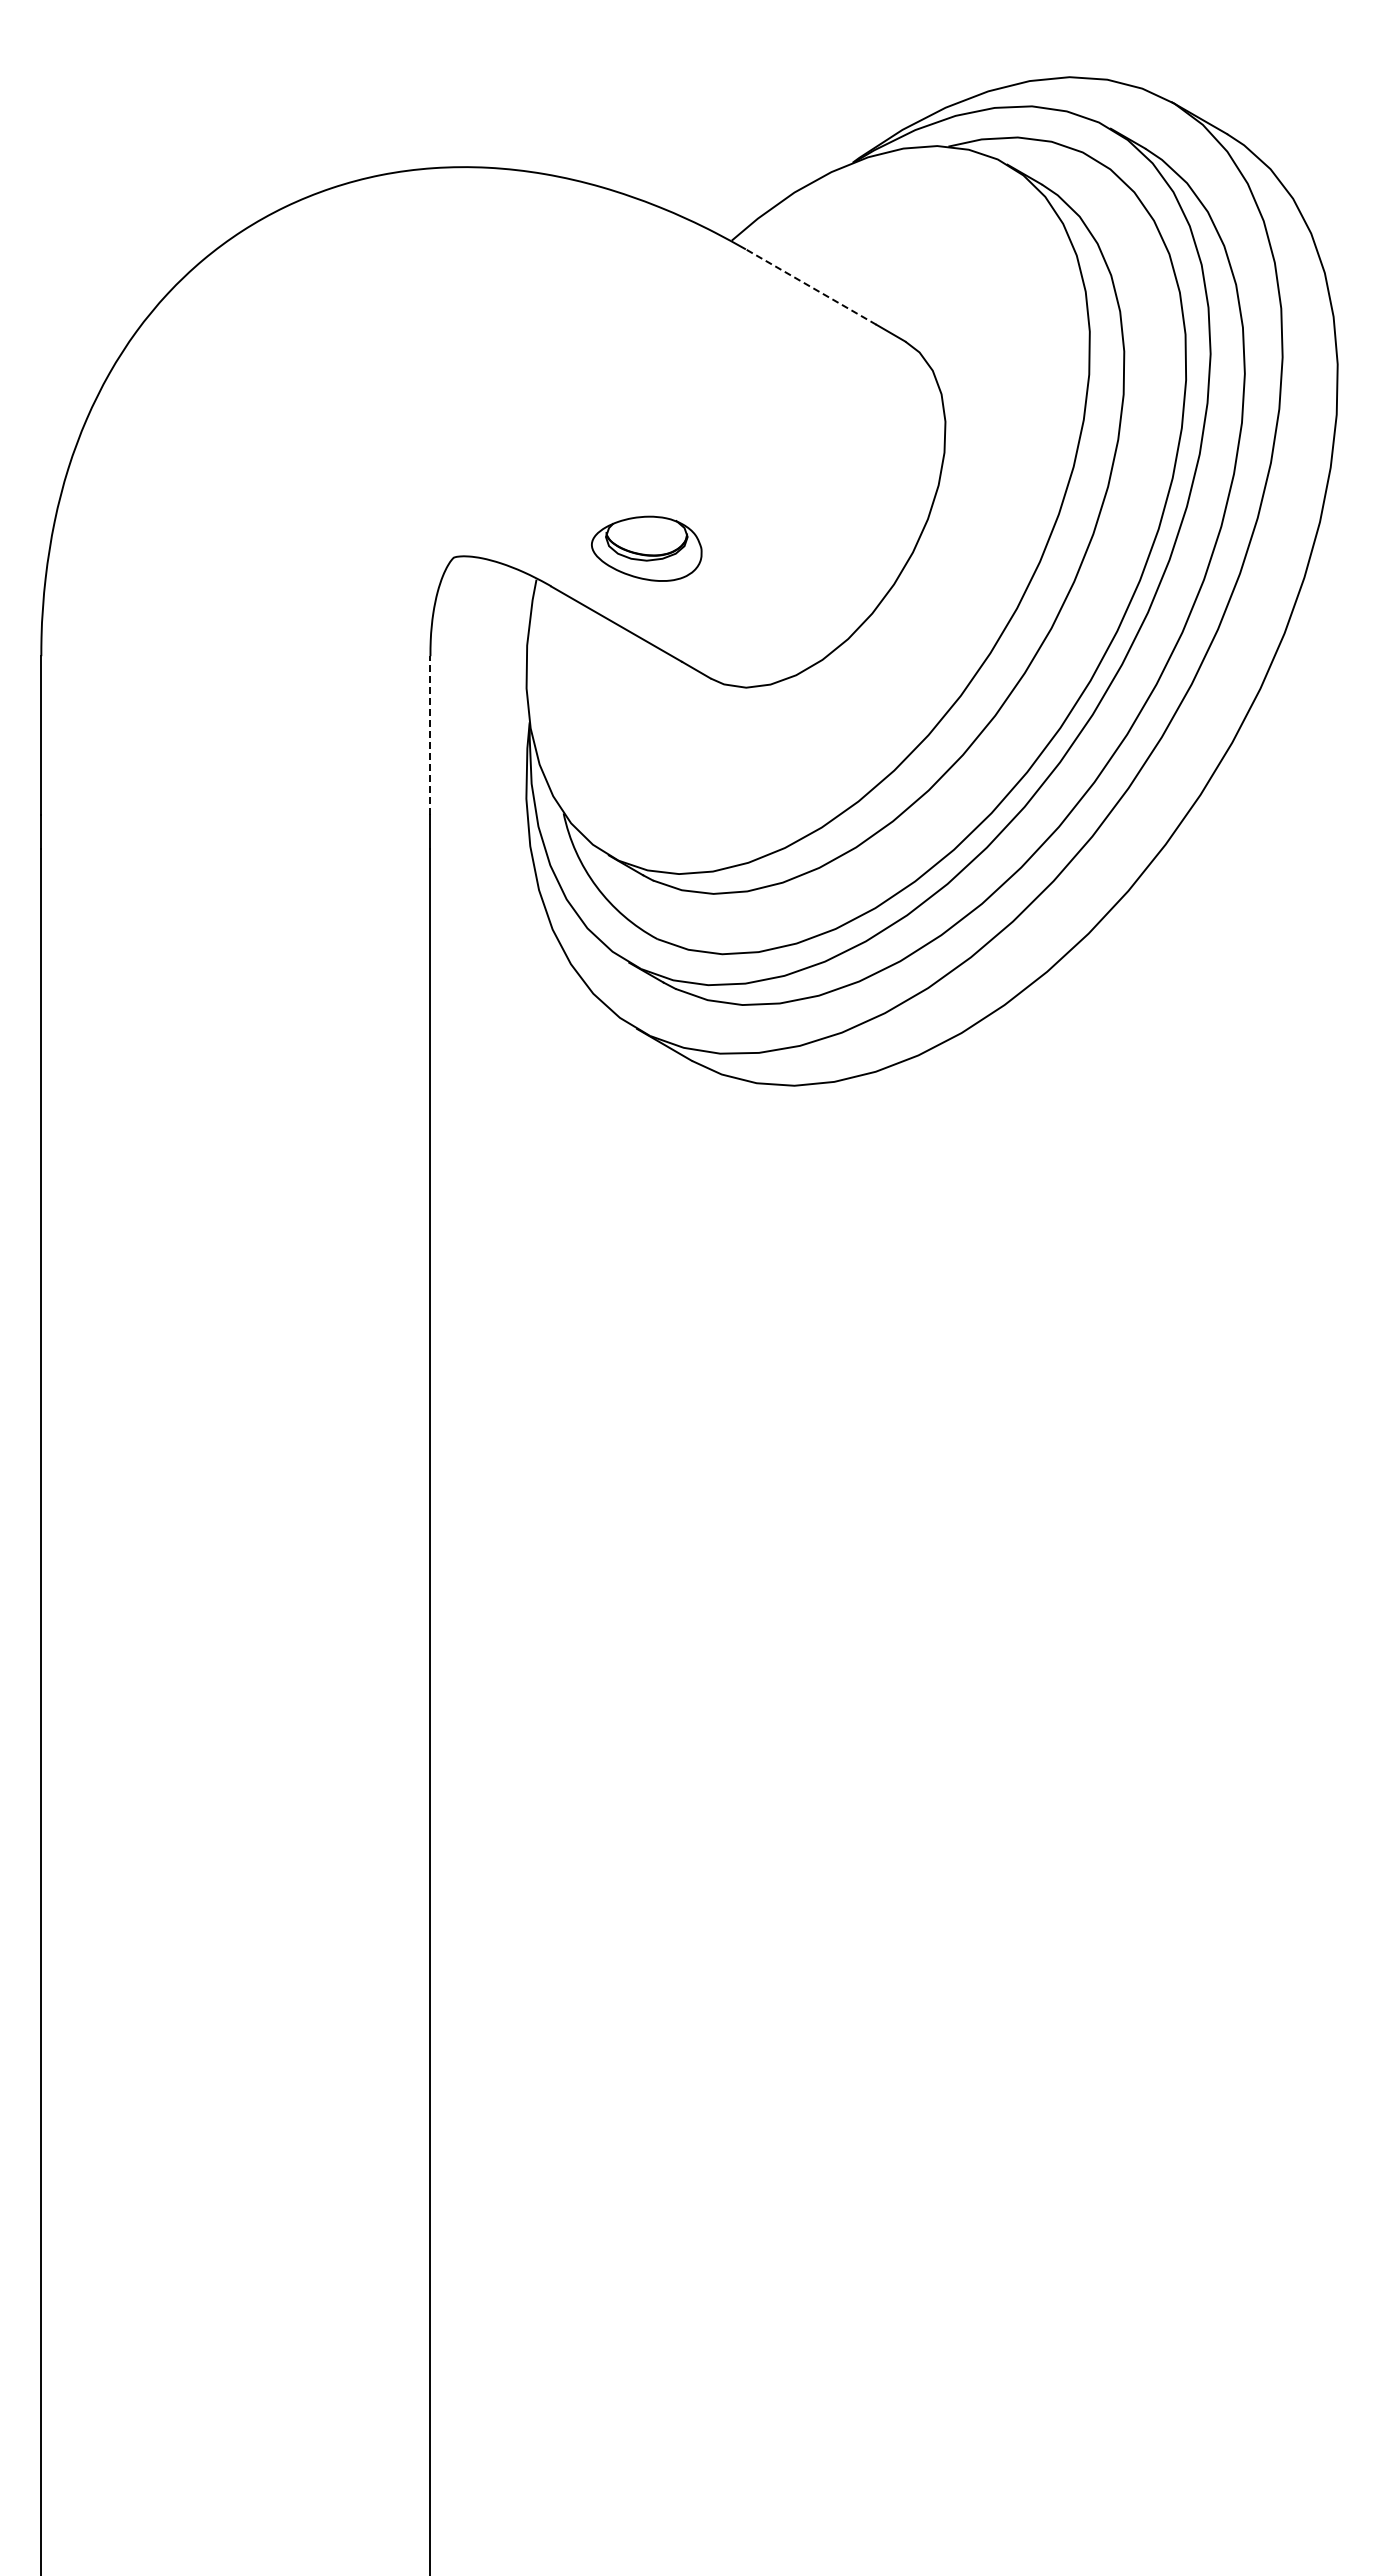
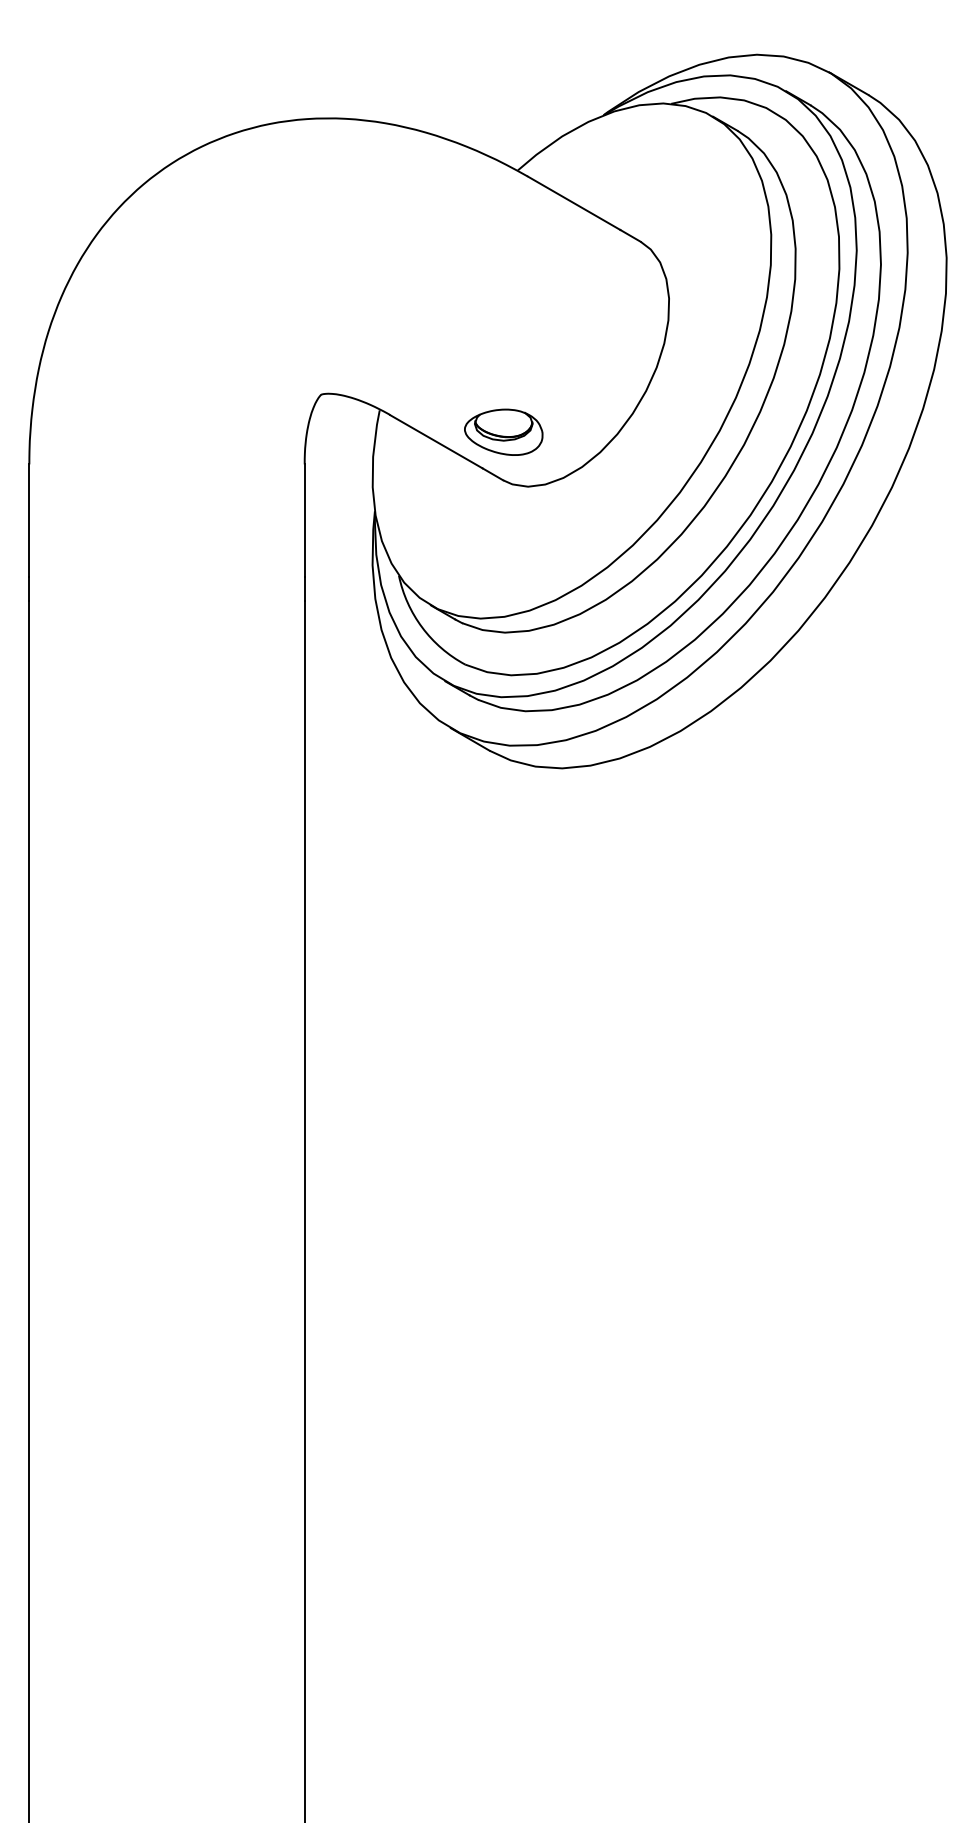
line: (810, 286) -> (573, 202), dashed -> solid
part: (646, 548) -> (503, 432), moved
line: (430, 735) -> (304, 520), dashed -> solid

